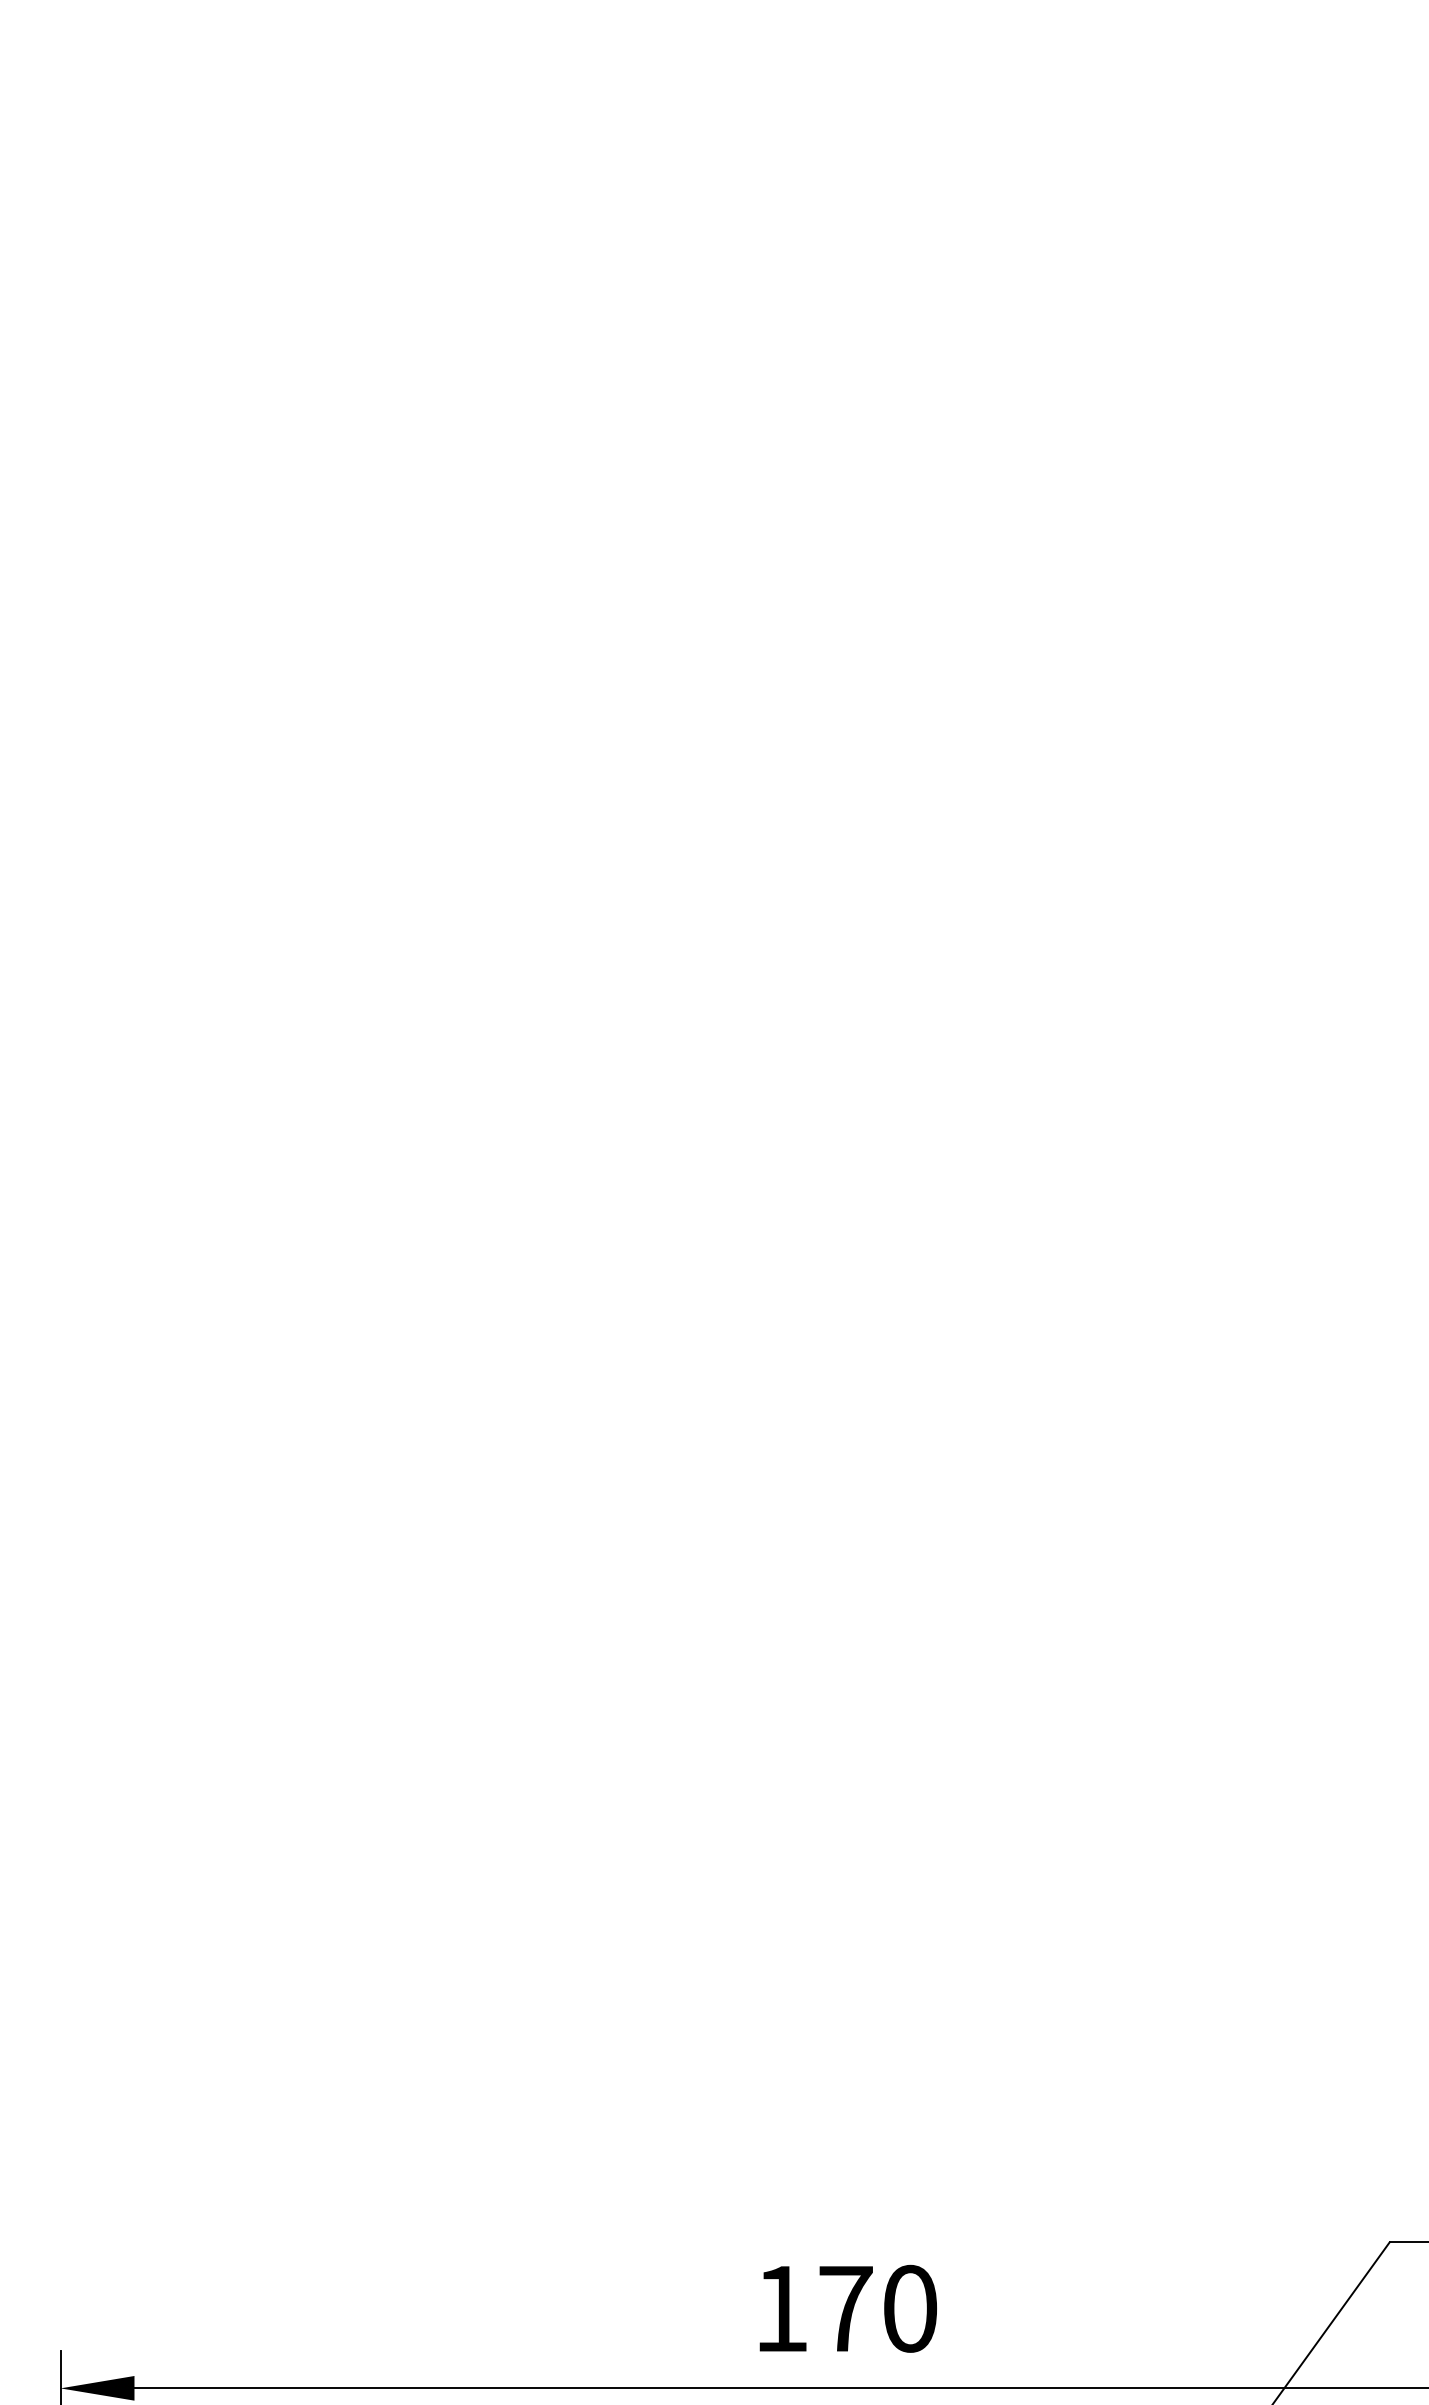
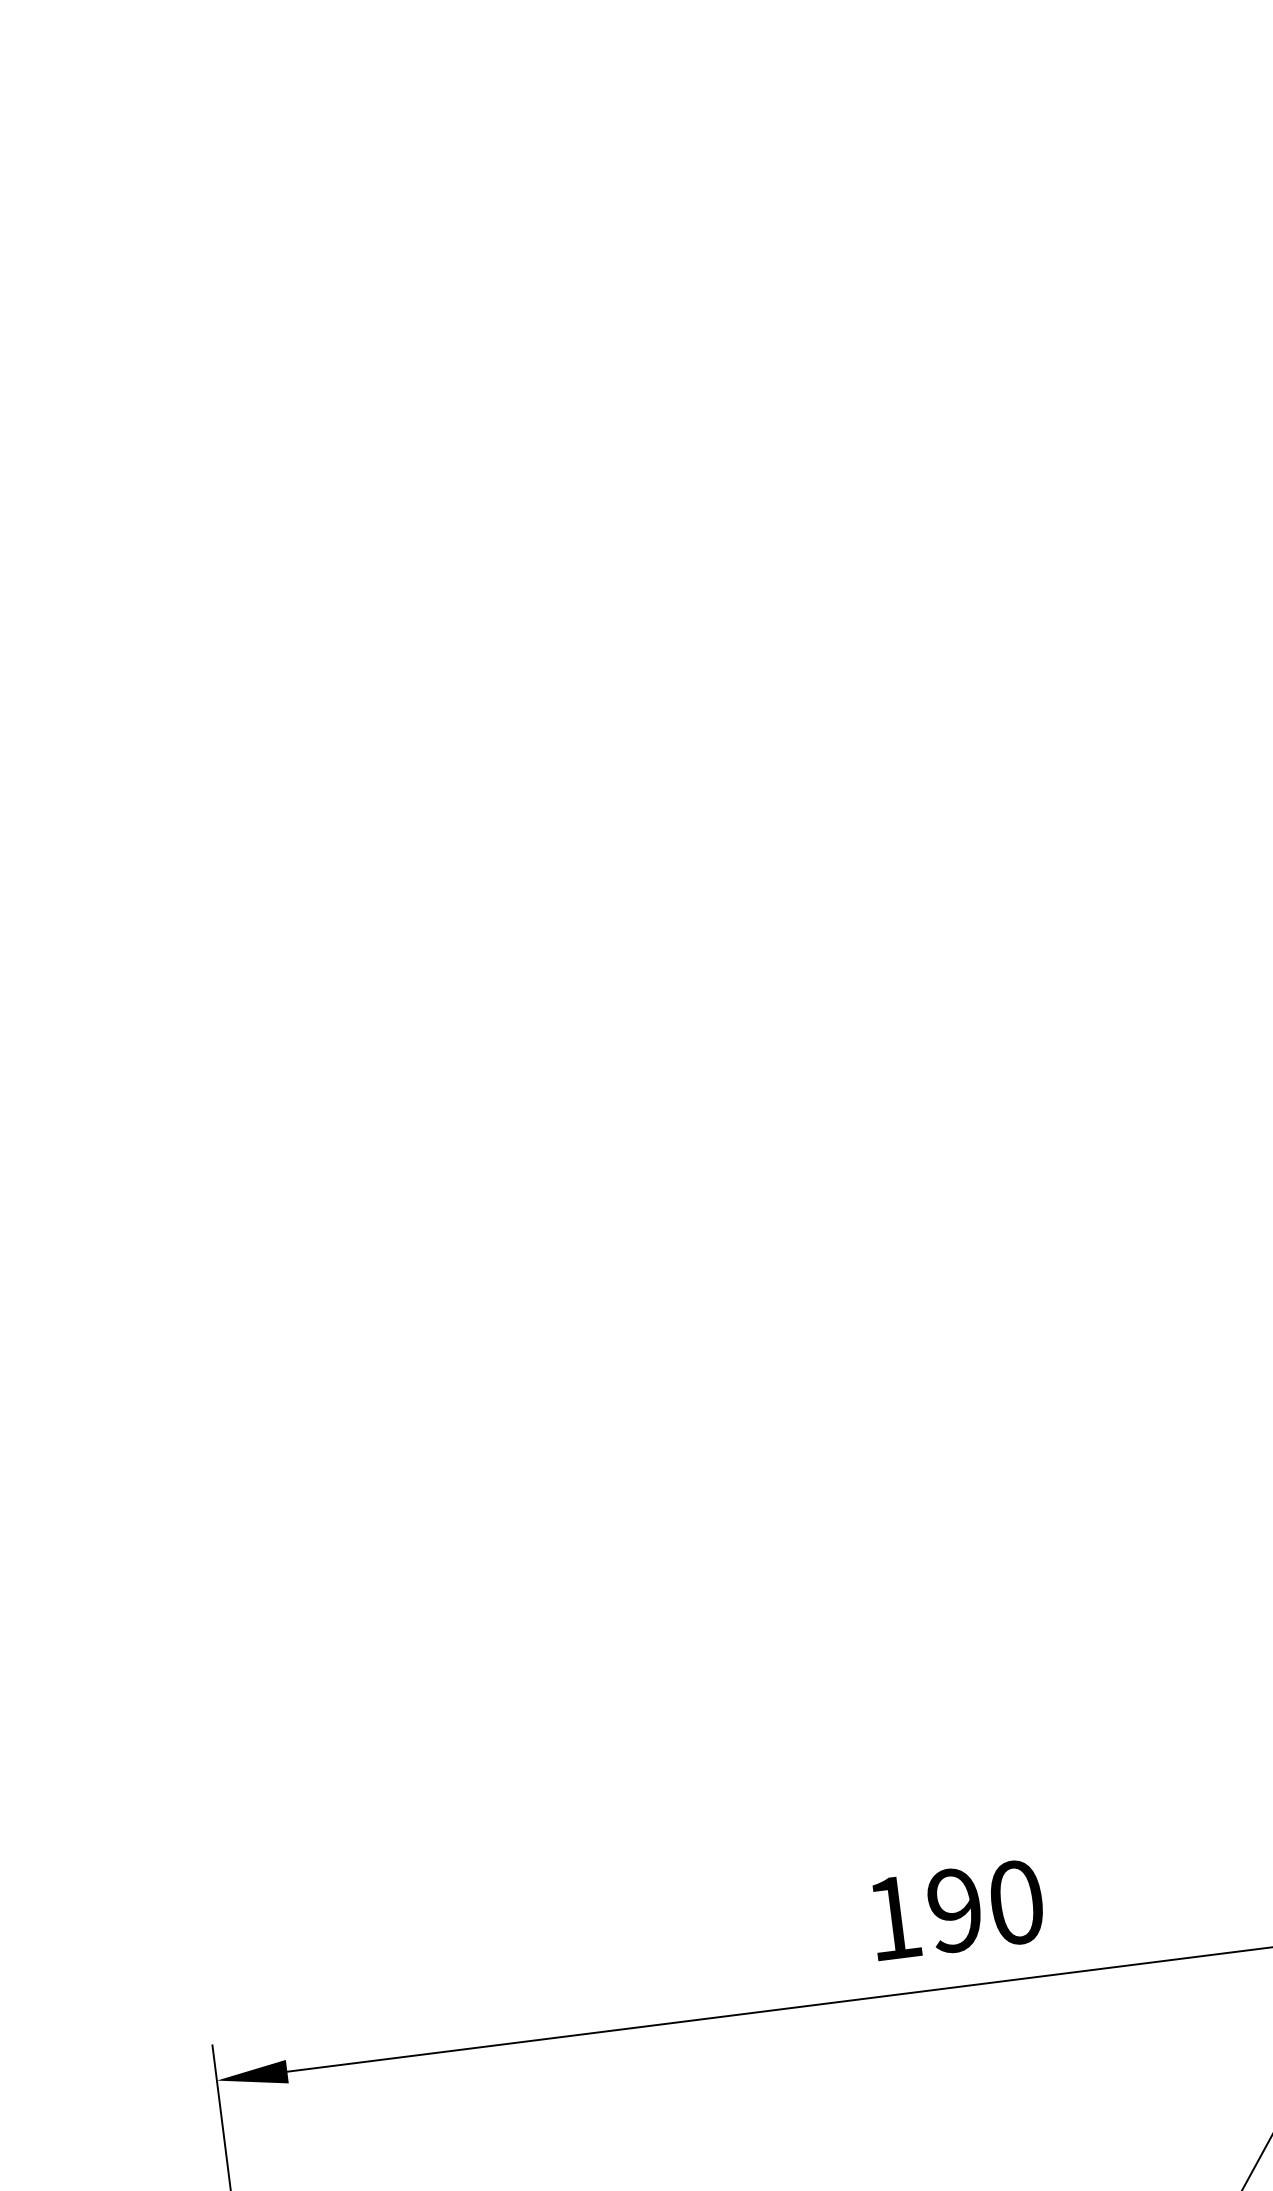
text: (845, 2308) -> (954, 1910), 170 -> 190

